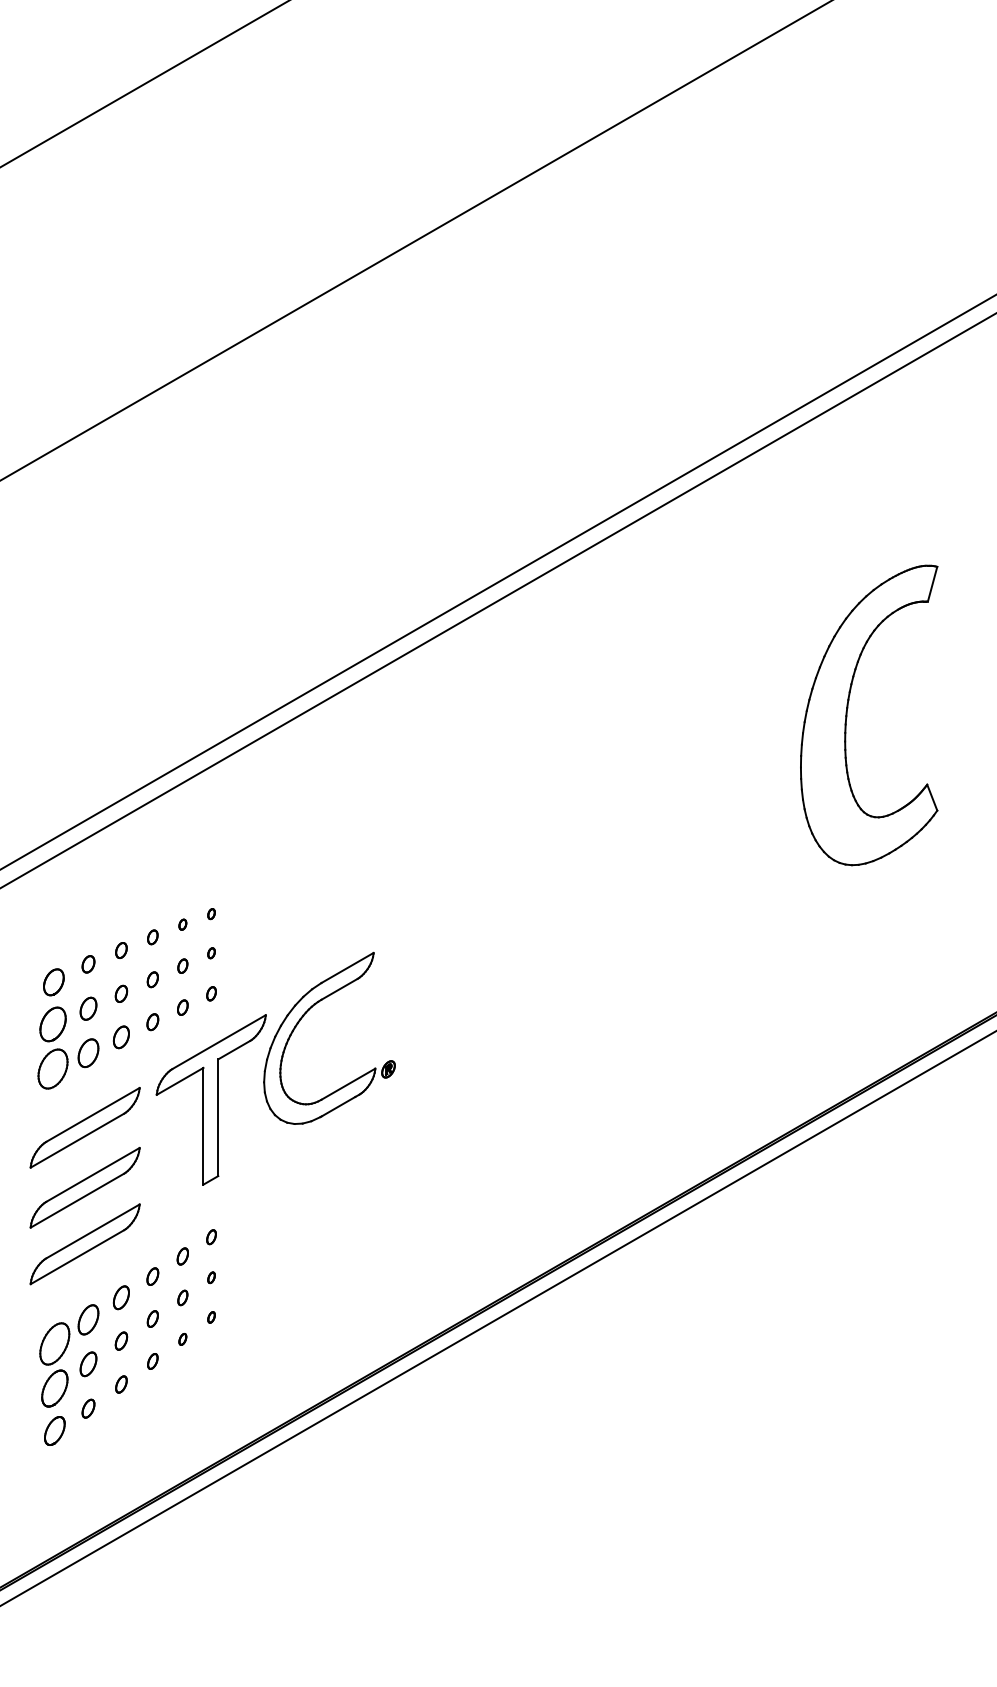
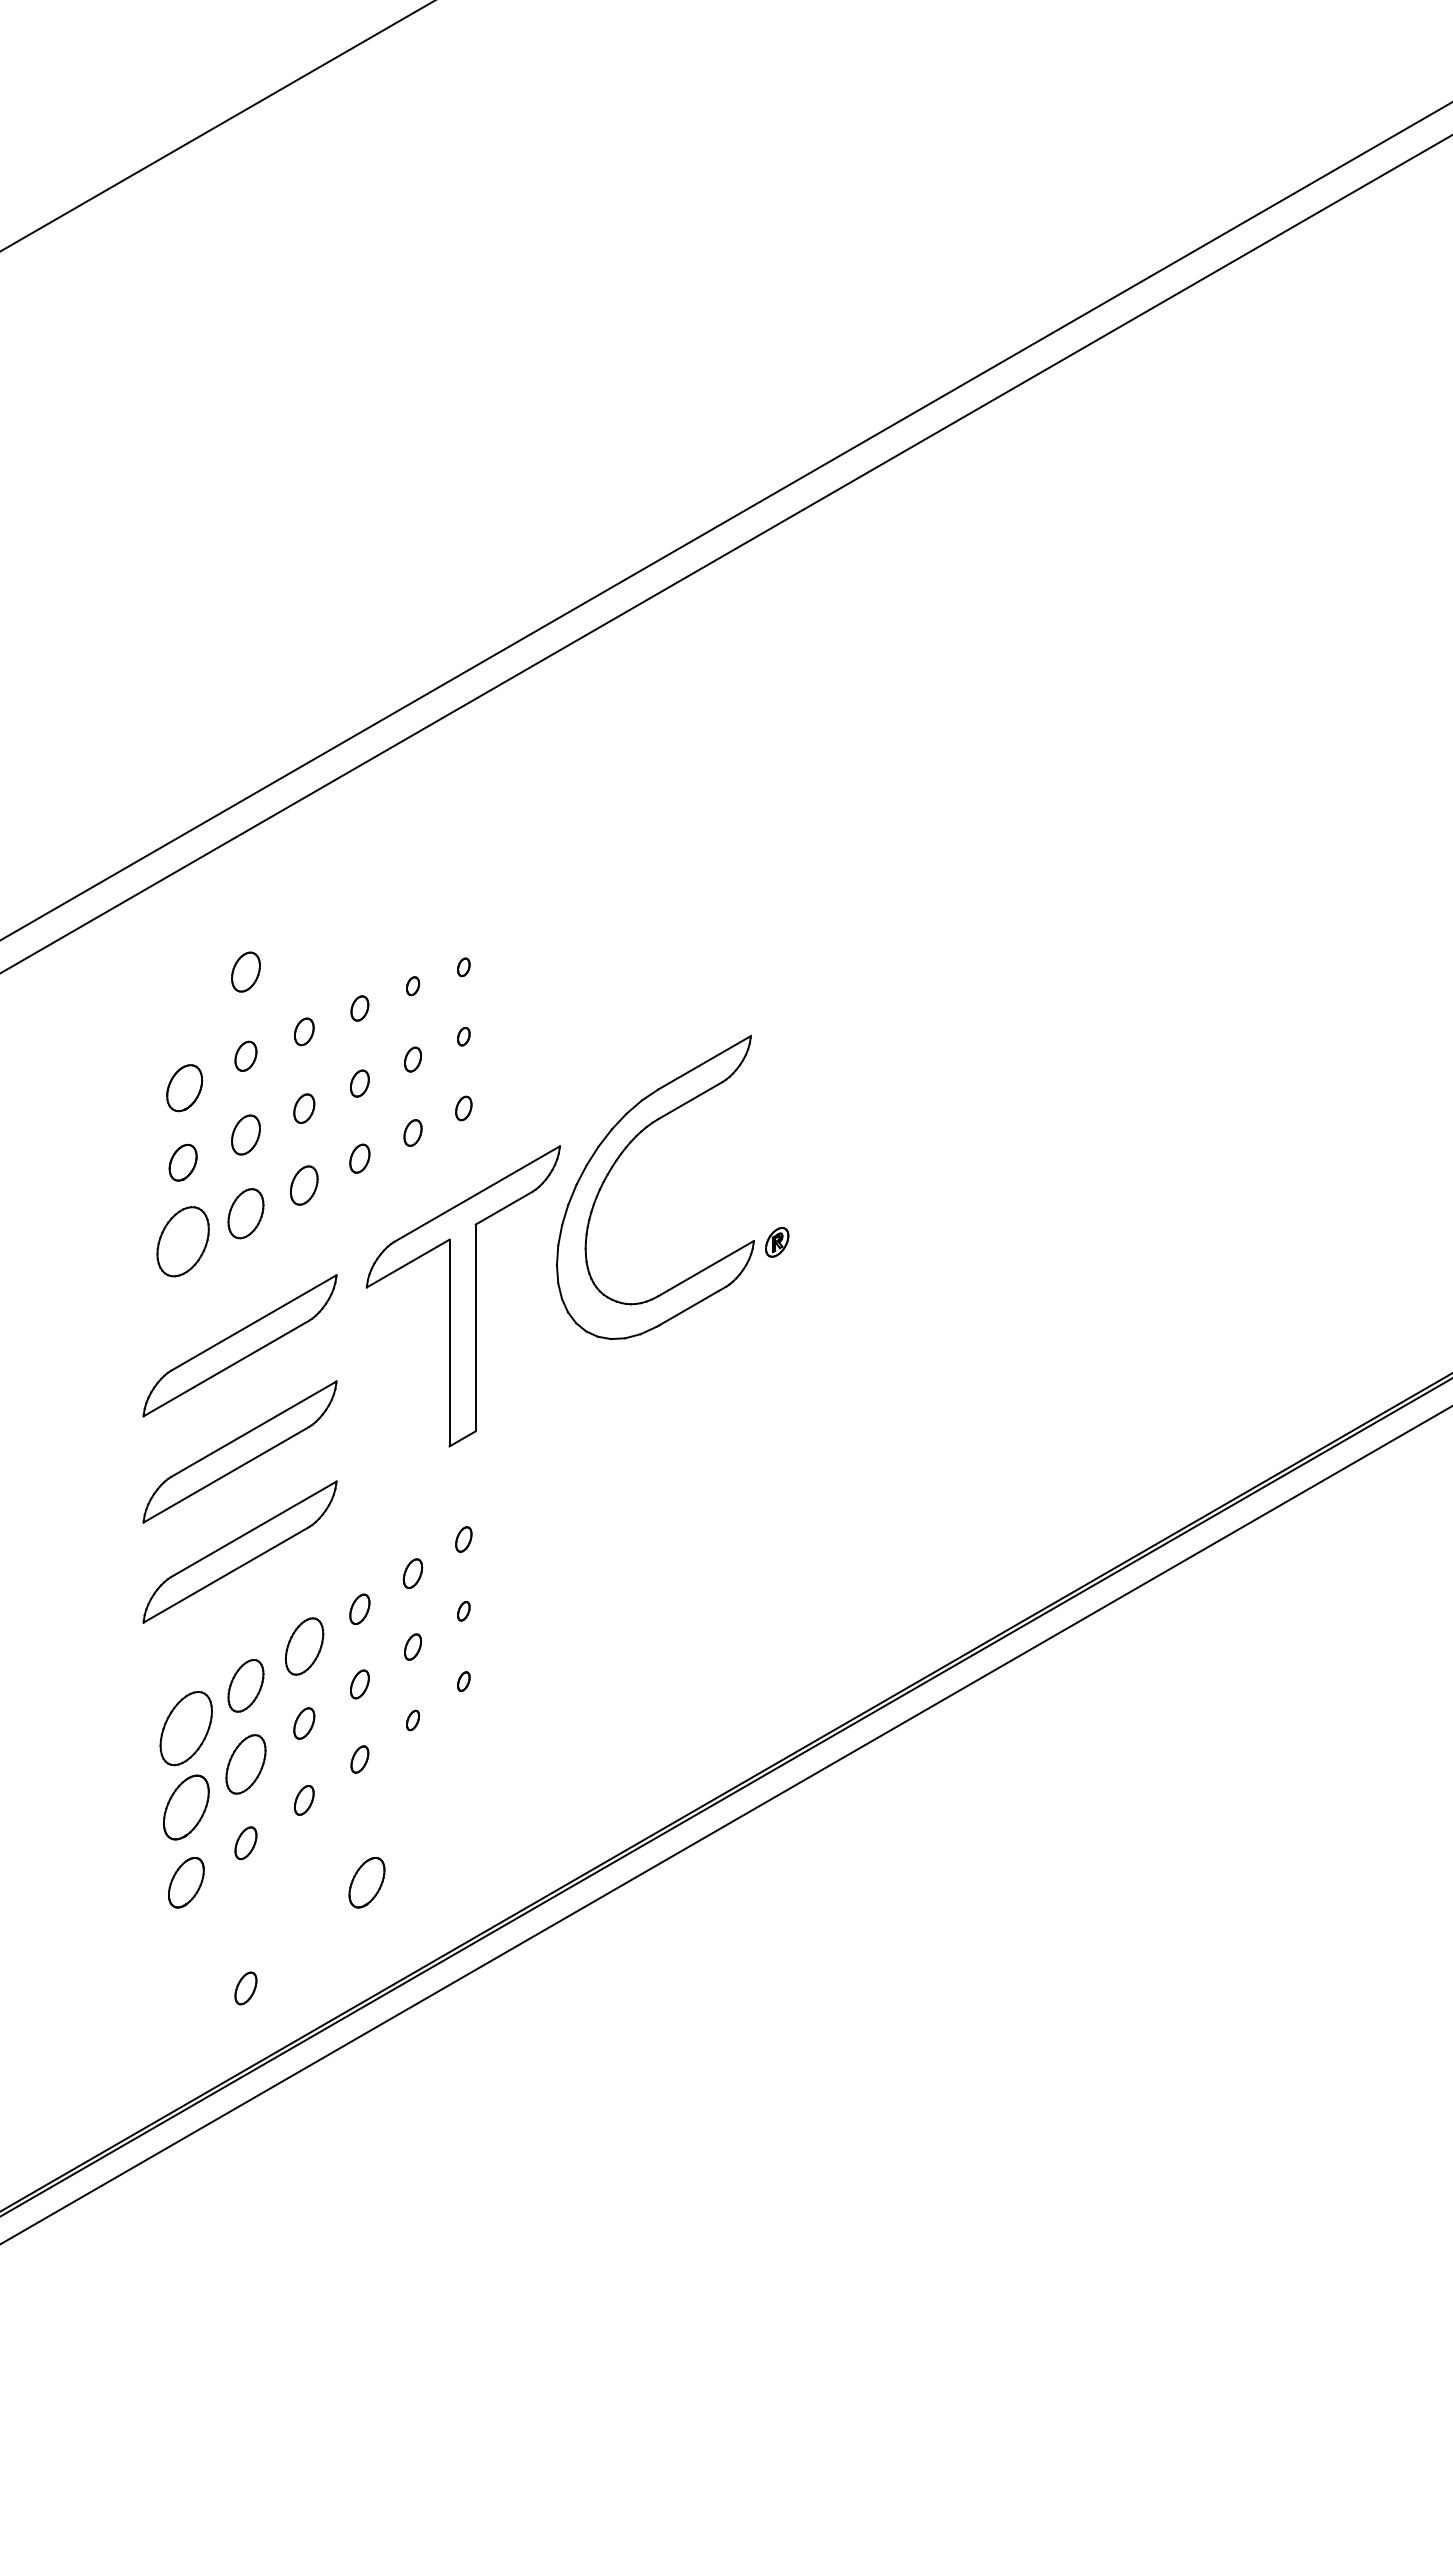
part: (88, 916) -> (245, 971), added
part: (52, 1024) -> (182, 1162), size x0.6
part: (120, 1297) -> (302, 1646), size x1.4
part: (88, 1364) -> (245, 1764), size x1.4
part: (156, 1430) -> (366, 1881), added
part: (88, 1490) -> (245, 1988), added

